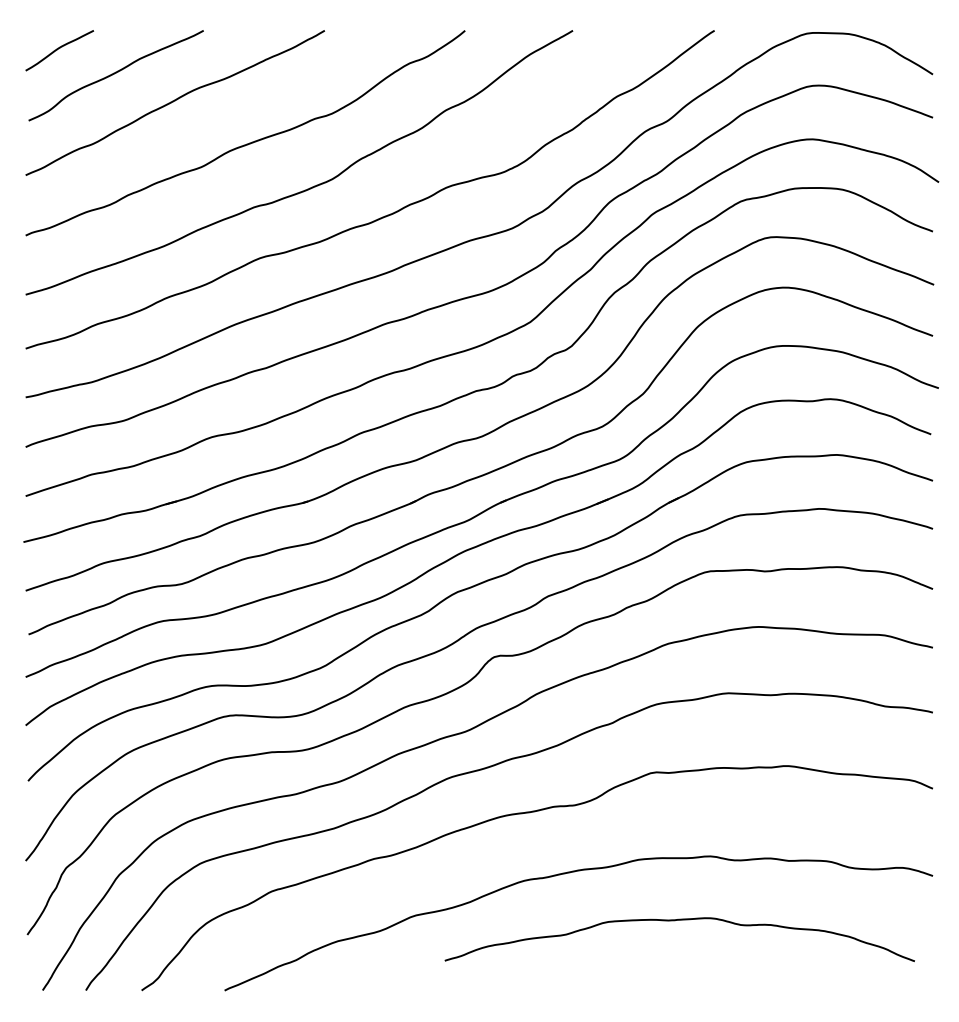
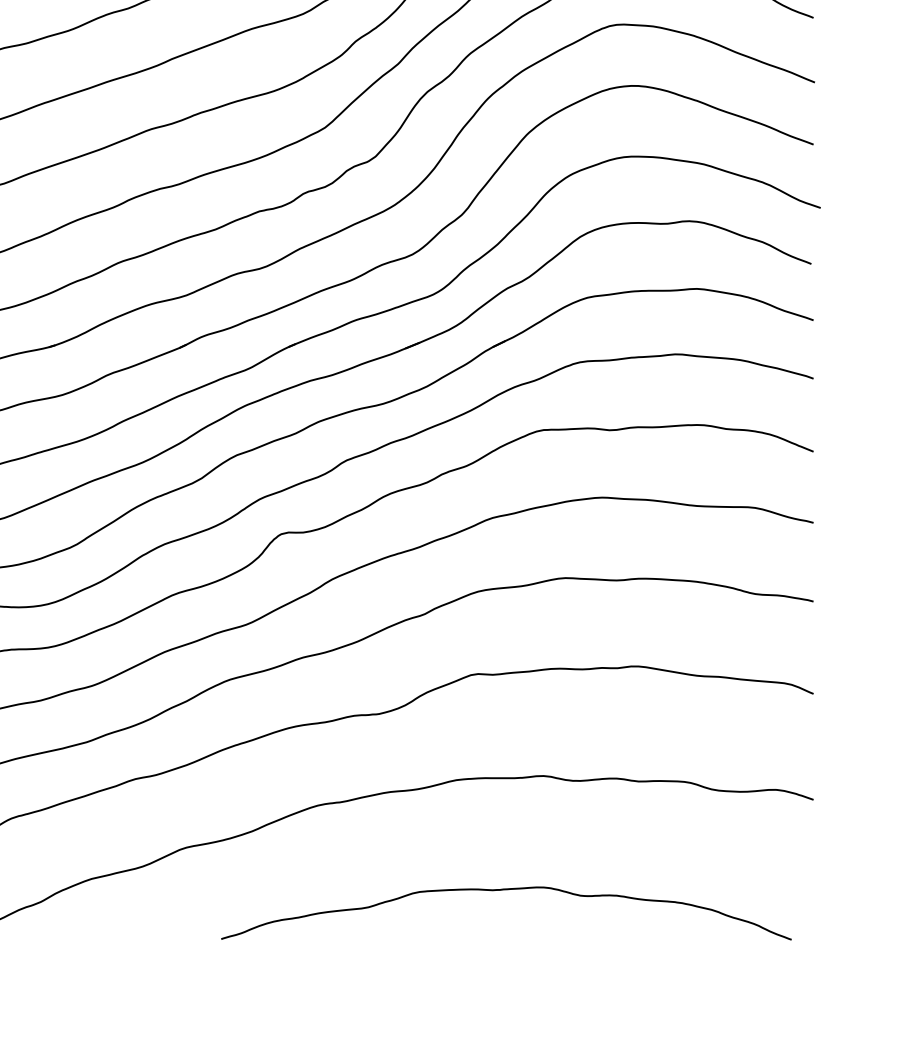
curve: (675, 921) -> (501, 891), moved

